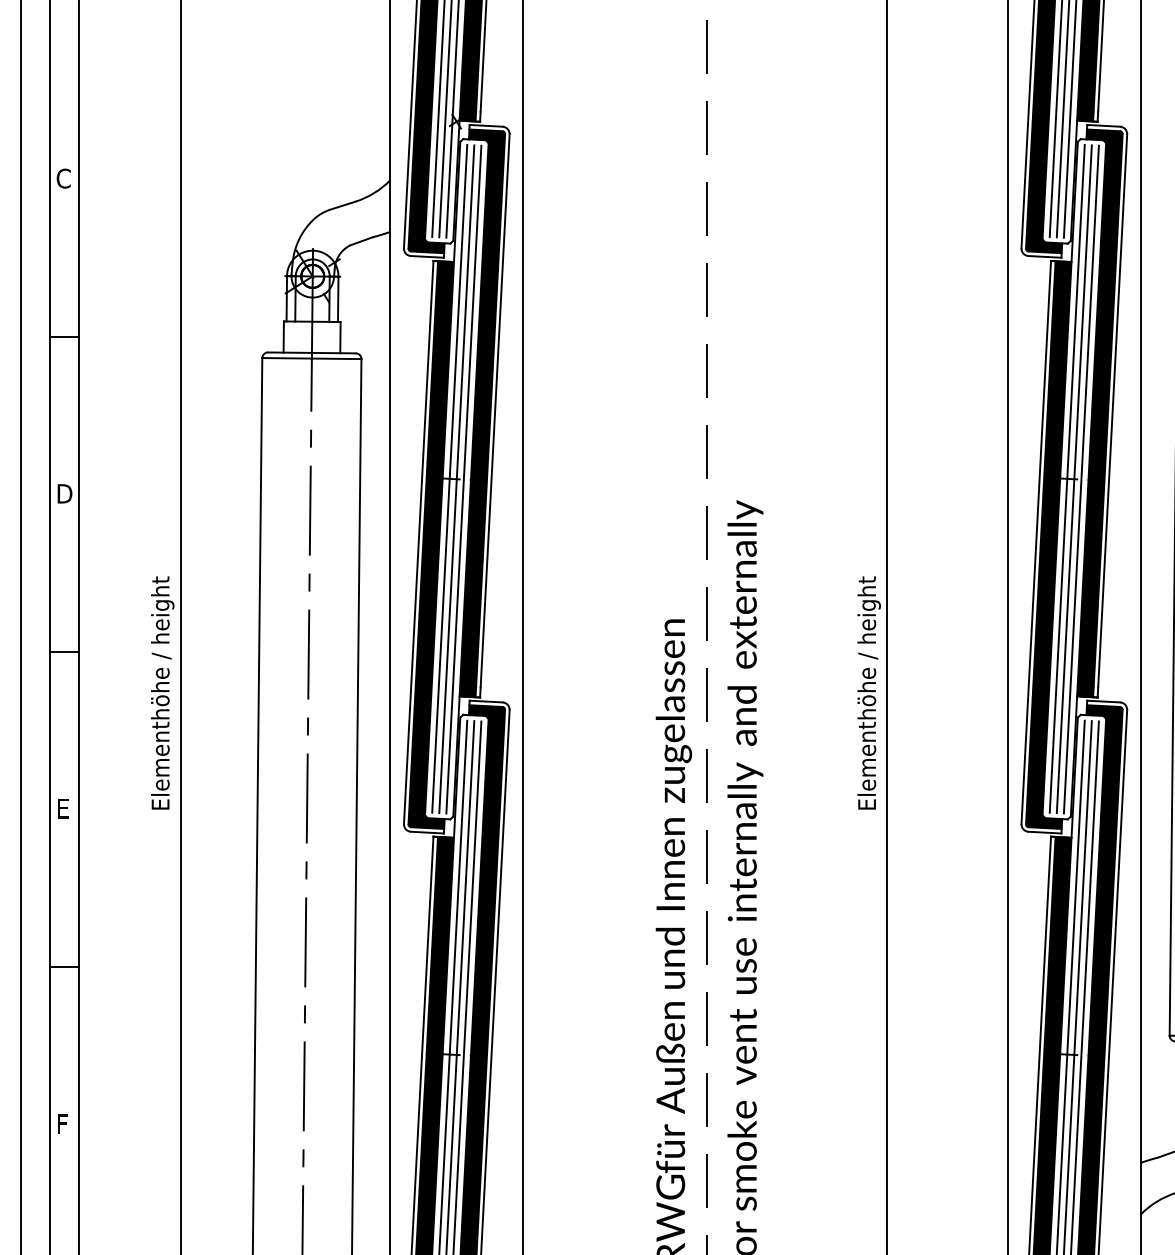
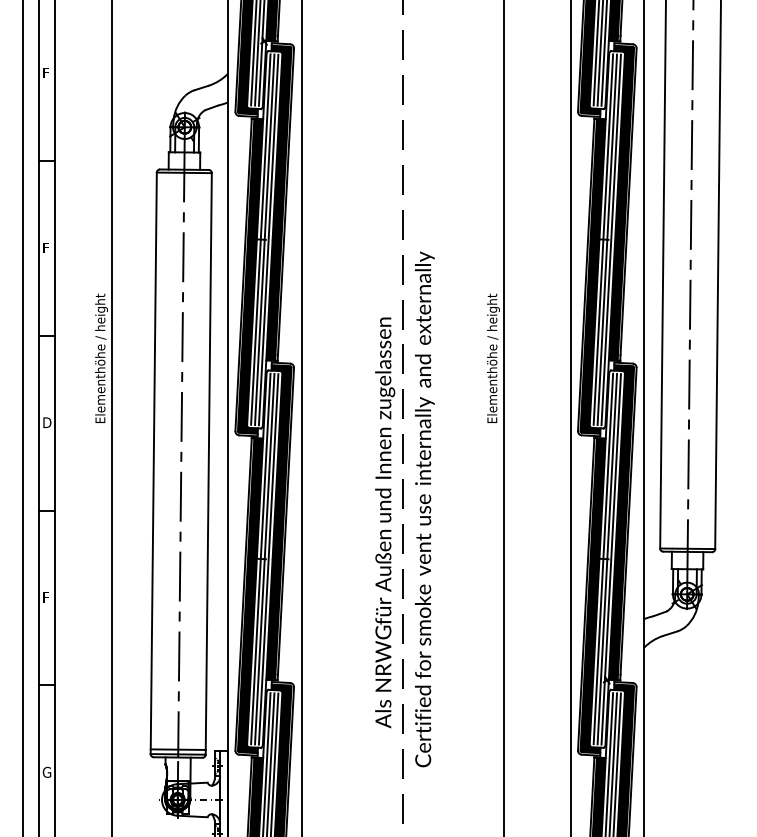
text: (63, 177) -> (46, 72), C -> F
text: (65, 493) -> (47, 247), D -> F
text: (65, 808) -> (47, 422), E -> D

